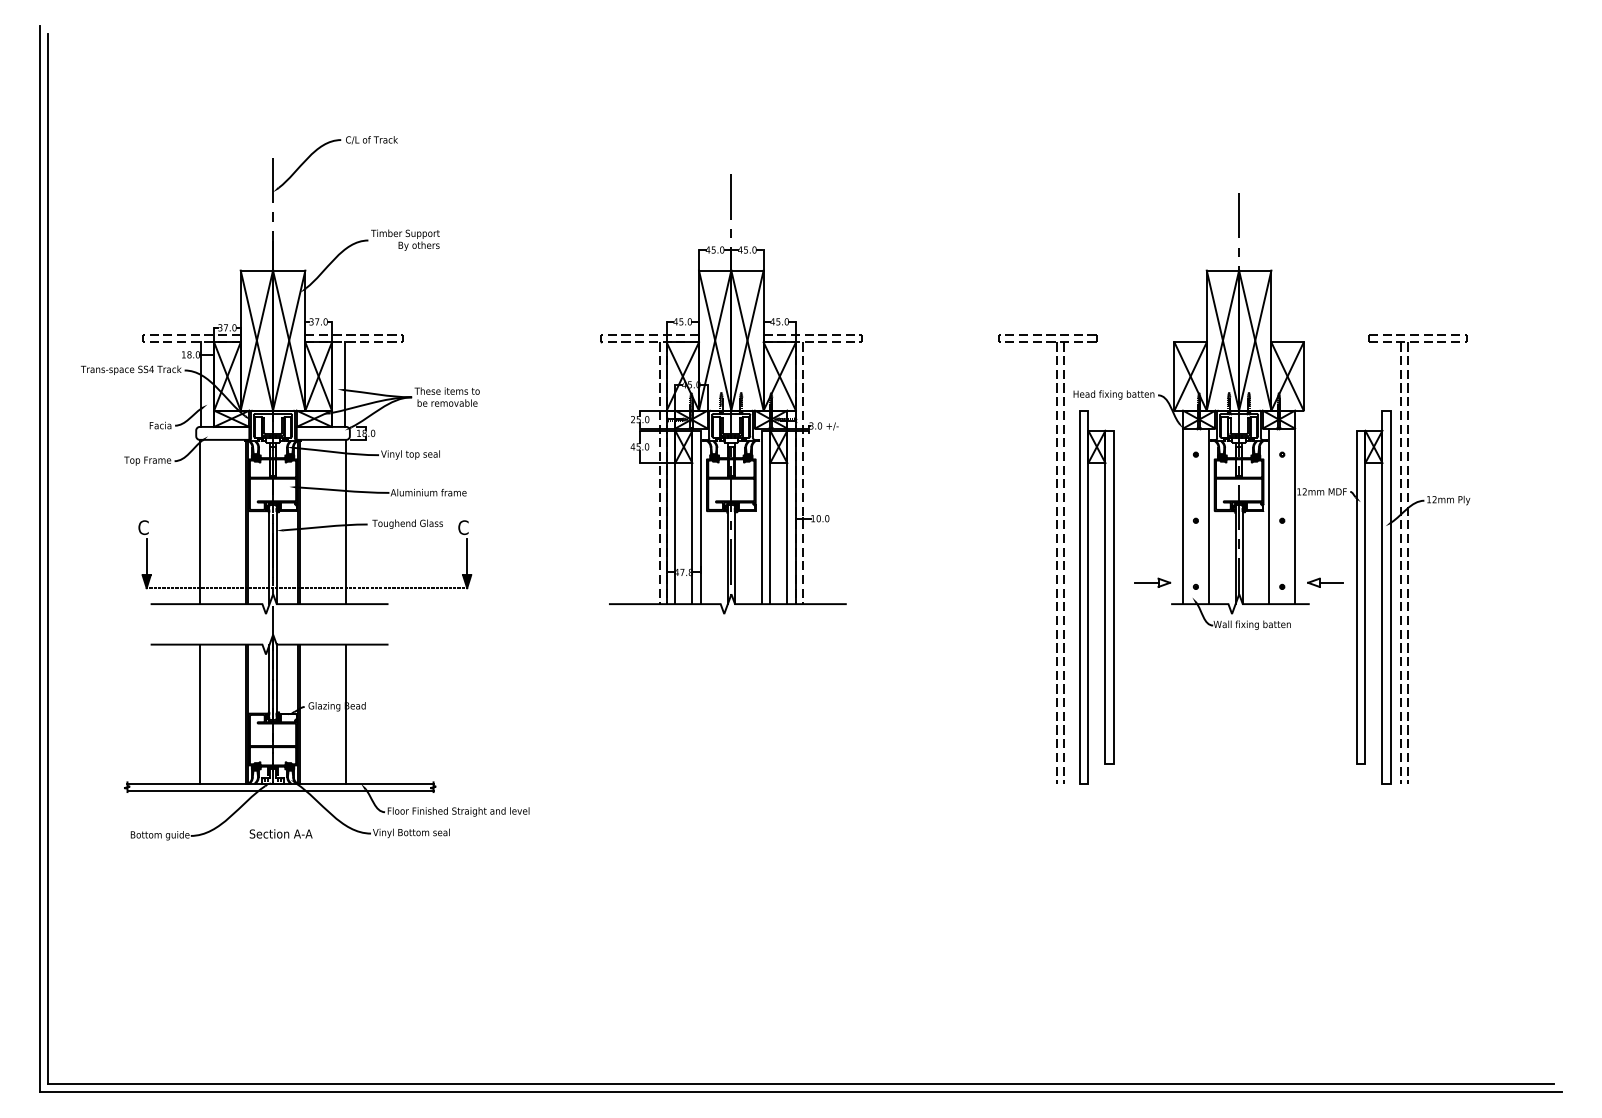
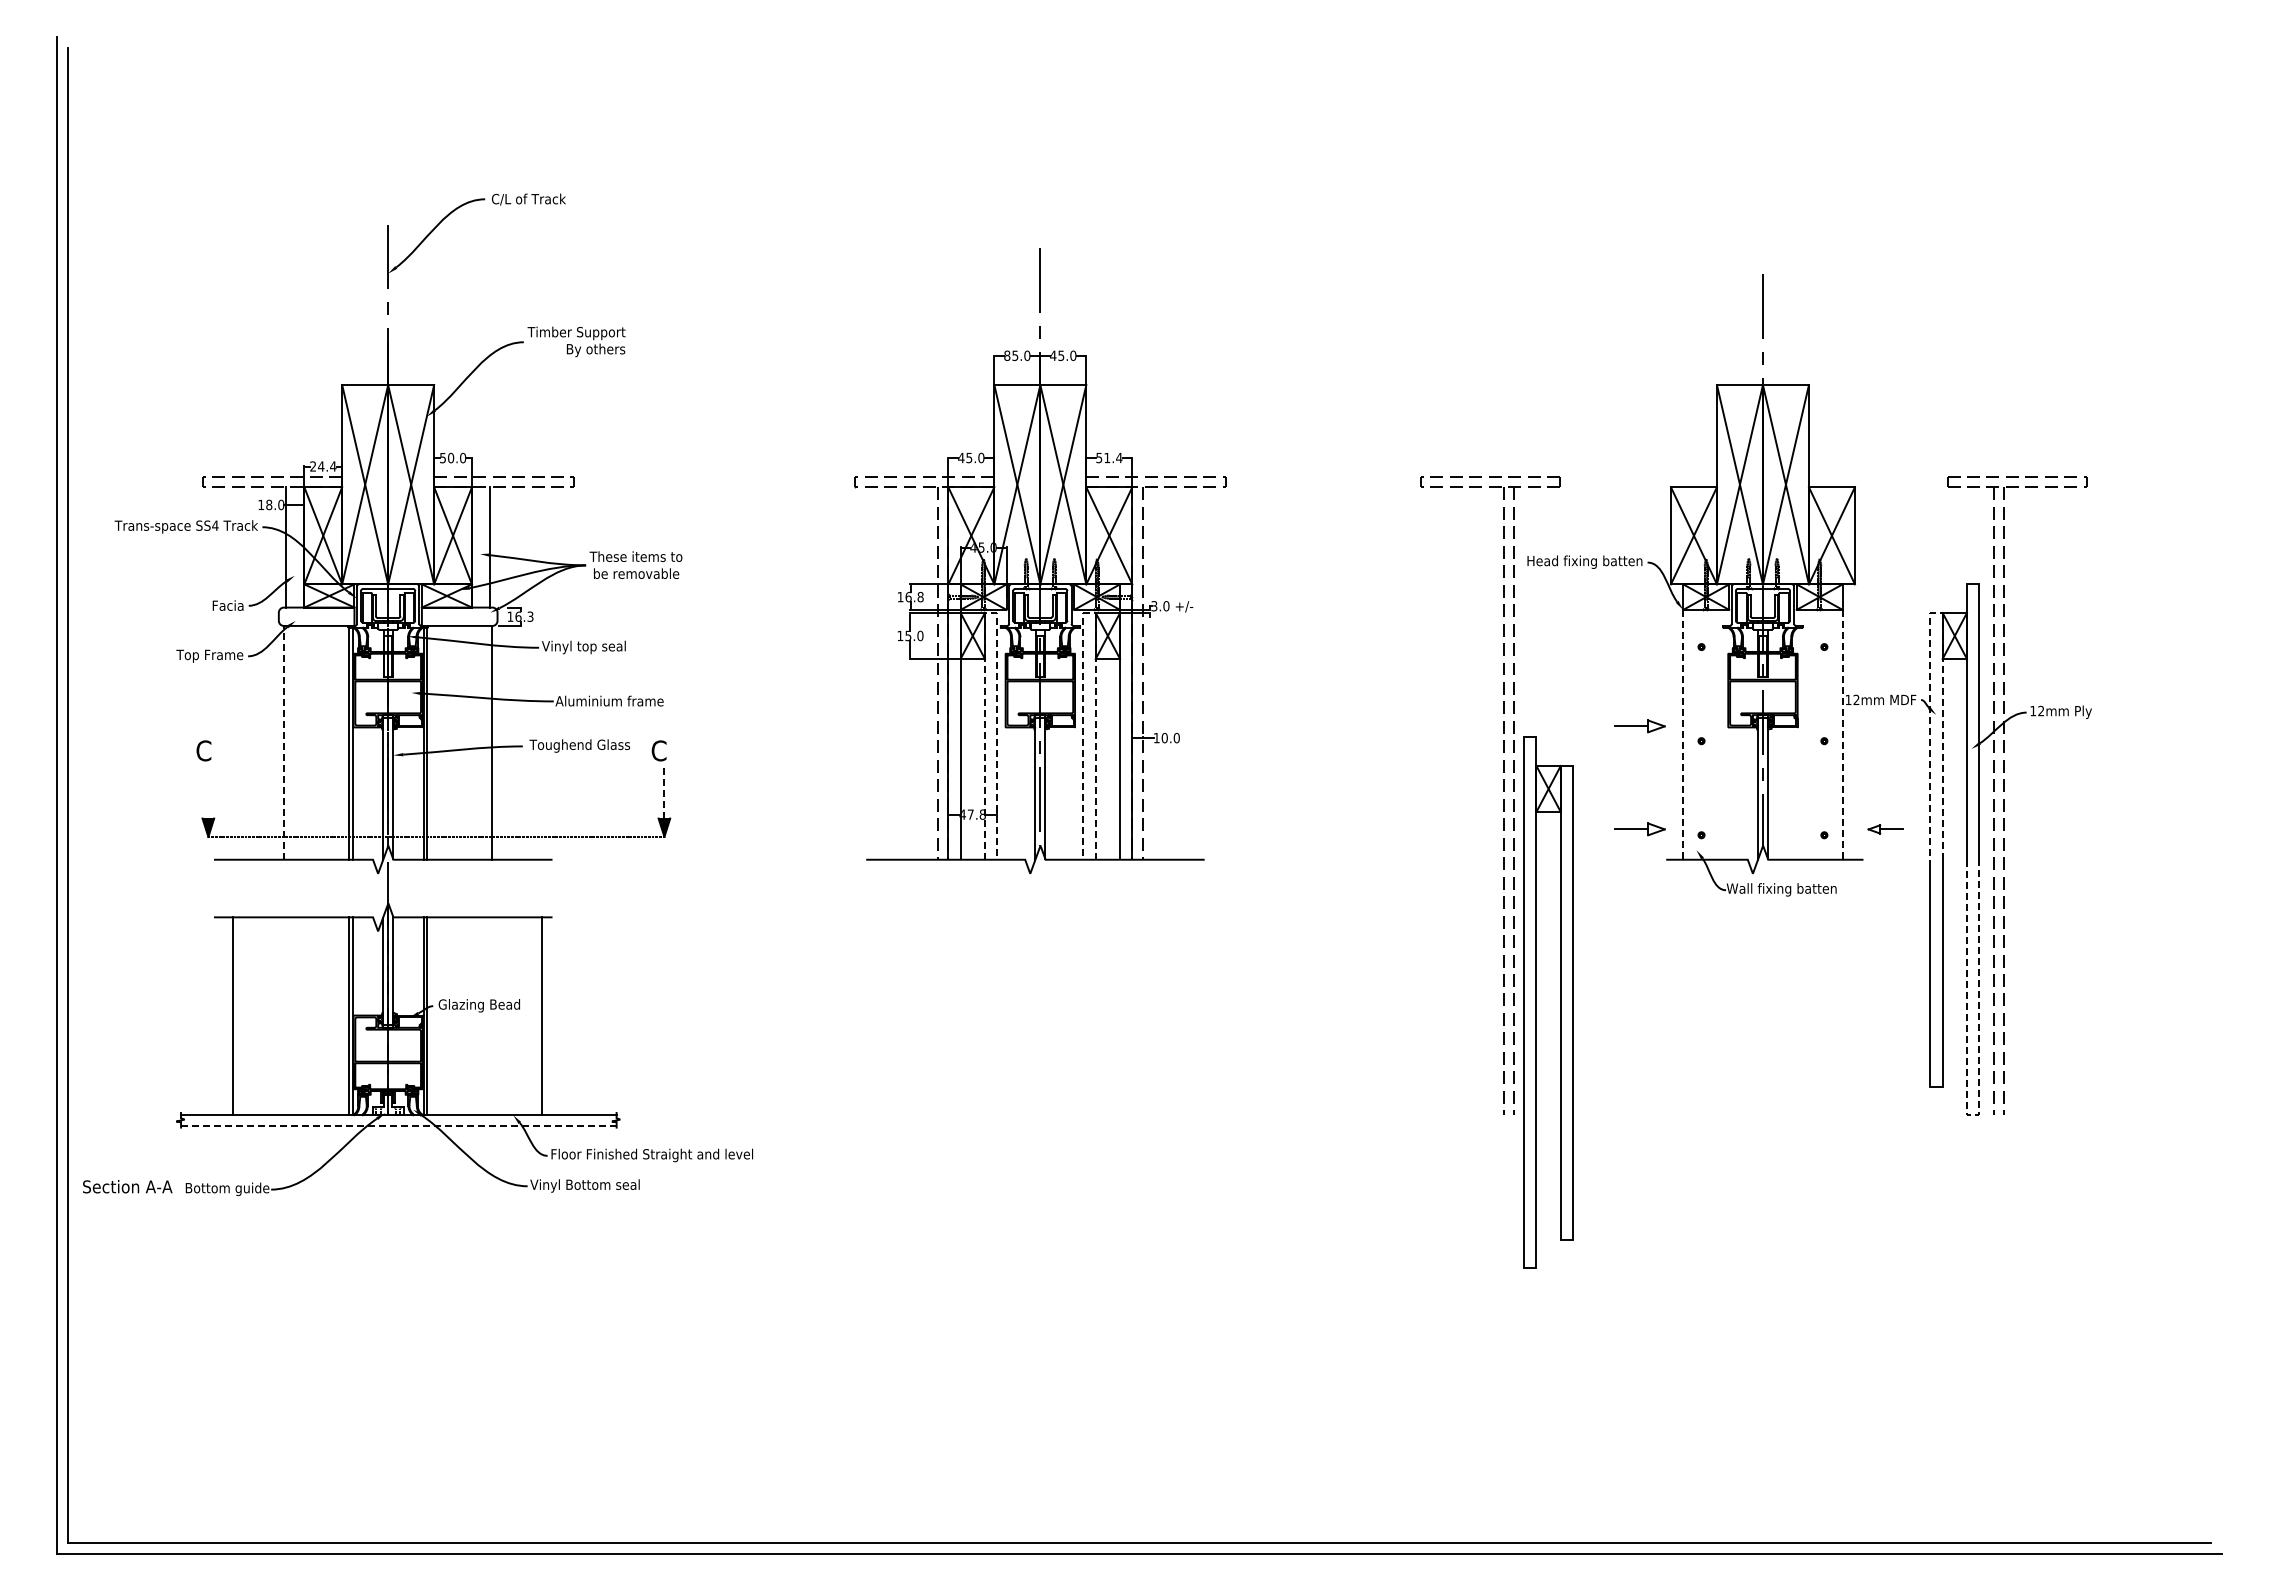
text: (708, 249) -> (1007, 355), 45.0 -> 85.0
text: (314, 321) -> (447, 457), 37.0 -> 50.0
text: (779, 321) -> (1109, 457), 45.0 -> 51.4
text: (227, 327) -> (323, 466), 37.0 -> 24.4
text: (640, 419) -> (910, 596), 25.0 -> 16.8
line: (697, 430) -> (991, 612), solid -> dashed
line: (765, 430) -> (1089, 612), solid -> dashed
line: (1361, 430) -> (1936, 612), solid -> dashed
text: (368, 433) -> (524, 616), 18.0 -> 16.3
text: (633, 446) -> (900, 635), 45.0 -> 15.0
part: (1152, 510) -> (1639, 726), added
line: (1183, 516) -> (1683, 734), solid -> dashed
line: (1208, 516) -> (1719, 734), removed
line: (1269, 516) -> (1806, 734), removed
line: (1294, 516) -> (1842, 734), solid -> dashed
line: (199, 521) -> (283, 742), solid -> dashed
line: (146, 556) -> (208, 792), removed
line: (467, 556) -> (664, 792), solid -> dashed
part: (1325, 582) -> (1885, 829), size x0.7
part: (1088, 596) -> (1536, 1002), moved
line: (199, 714) -> (232, 1016), moved
line: (346, 714) -> (542, 1016), moved
line: (1387, 783) -> (1973, 1115), solid -> dashed
line: (280, 790) -> (398, 1125), solid -> dashed
text: (281, 833) -> (127, 1186), moved

